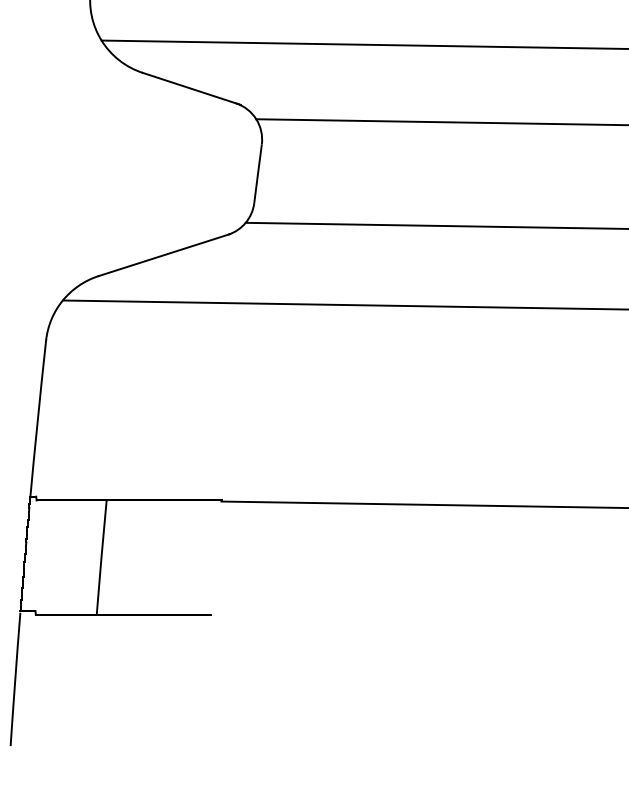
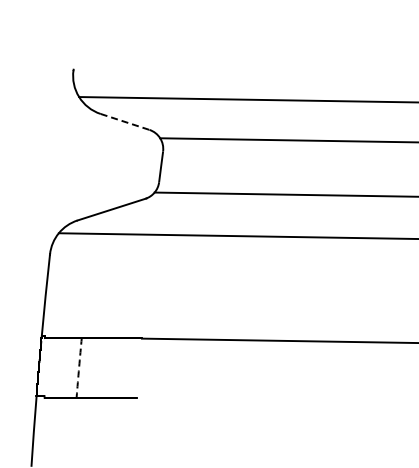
line: (191, 89) -> (126, 122), solid -> dashed
arc: (102, 556) -> (79, 367), solid -> dashed

